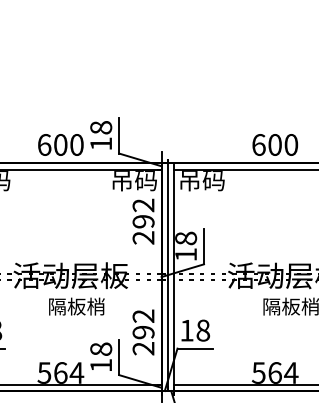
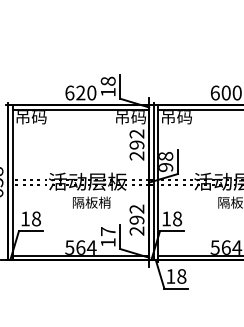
text: (60, 144) -> (80, 92), 600 -> 620
text: (187, 254) -> (166, 167), 18 -> 98
text: (100, 349) -> (107, 231), 18 -> 17

